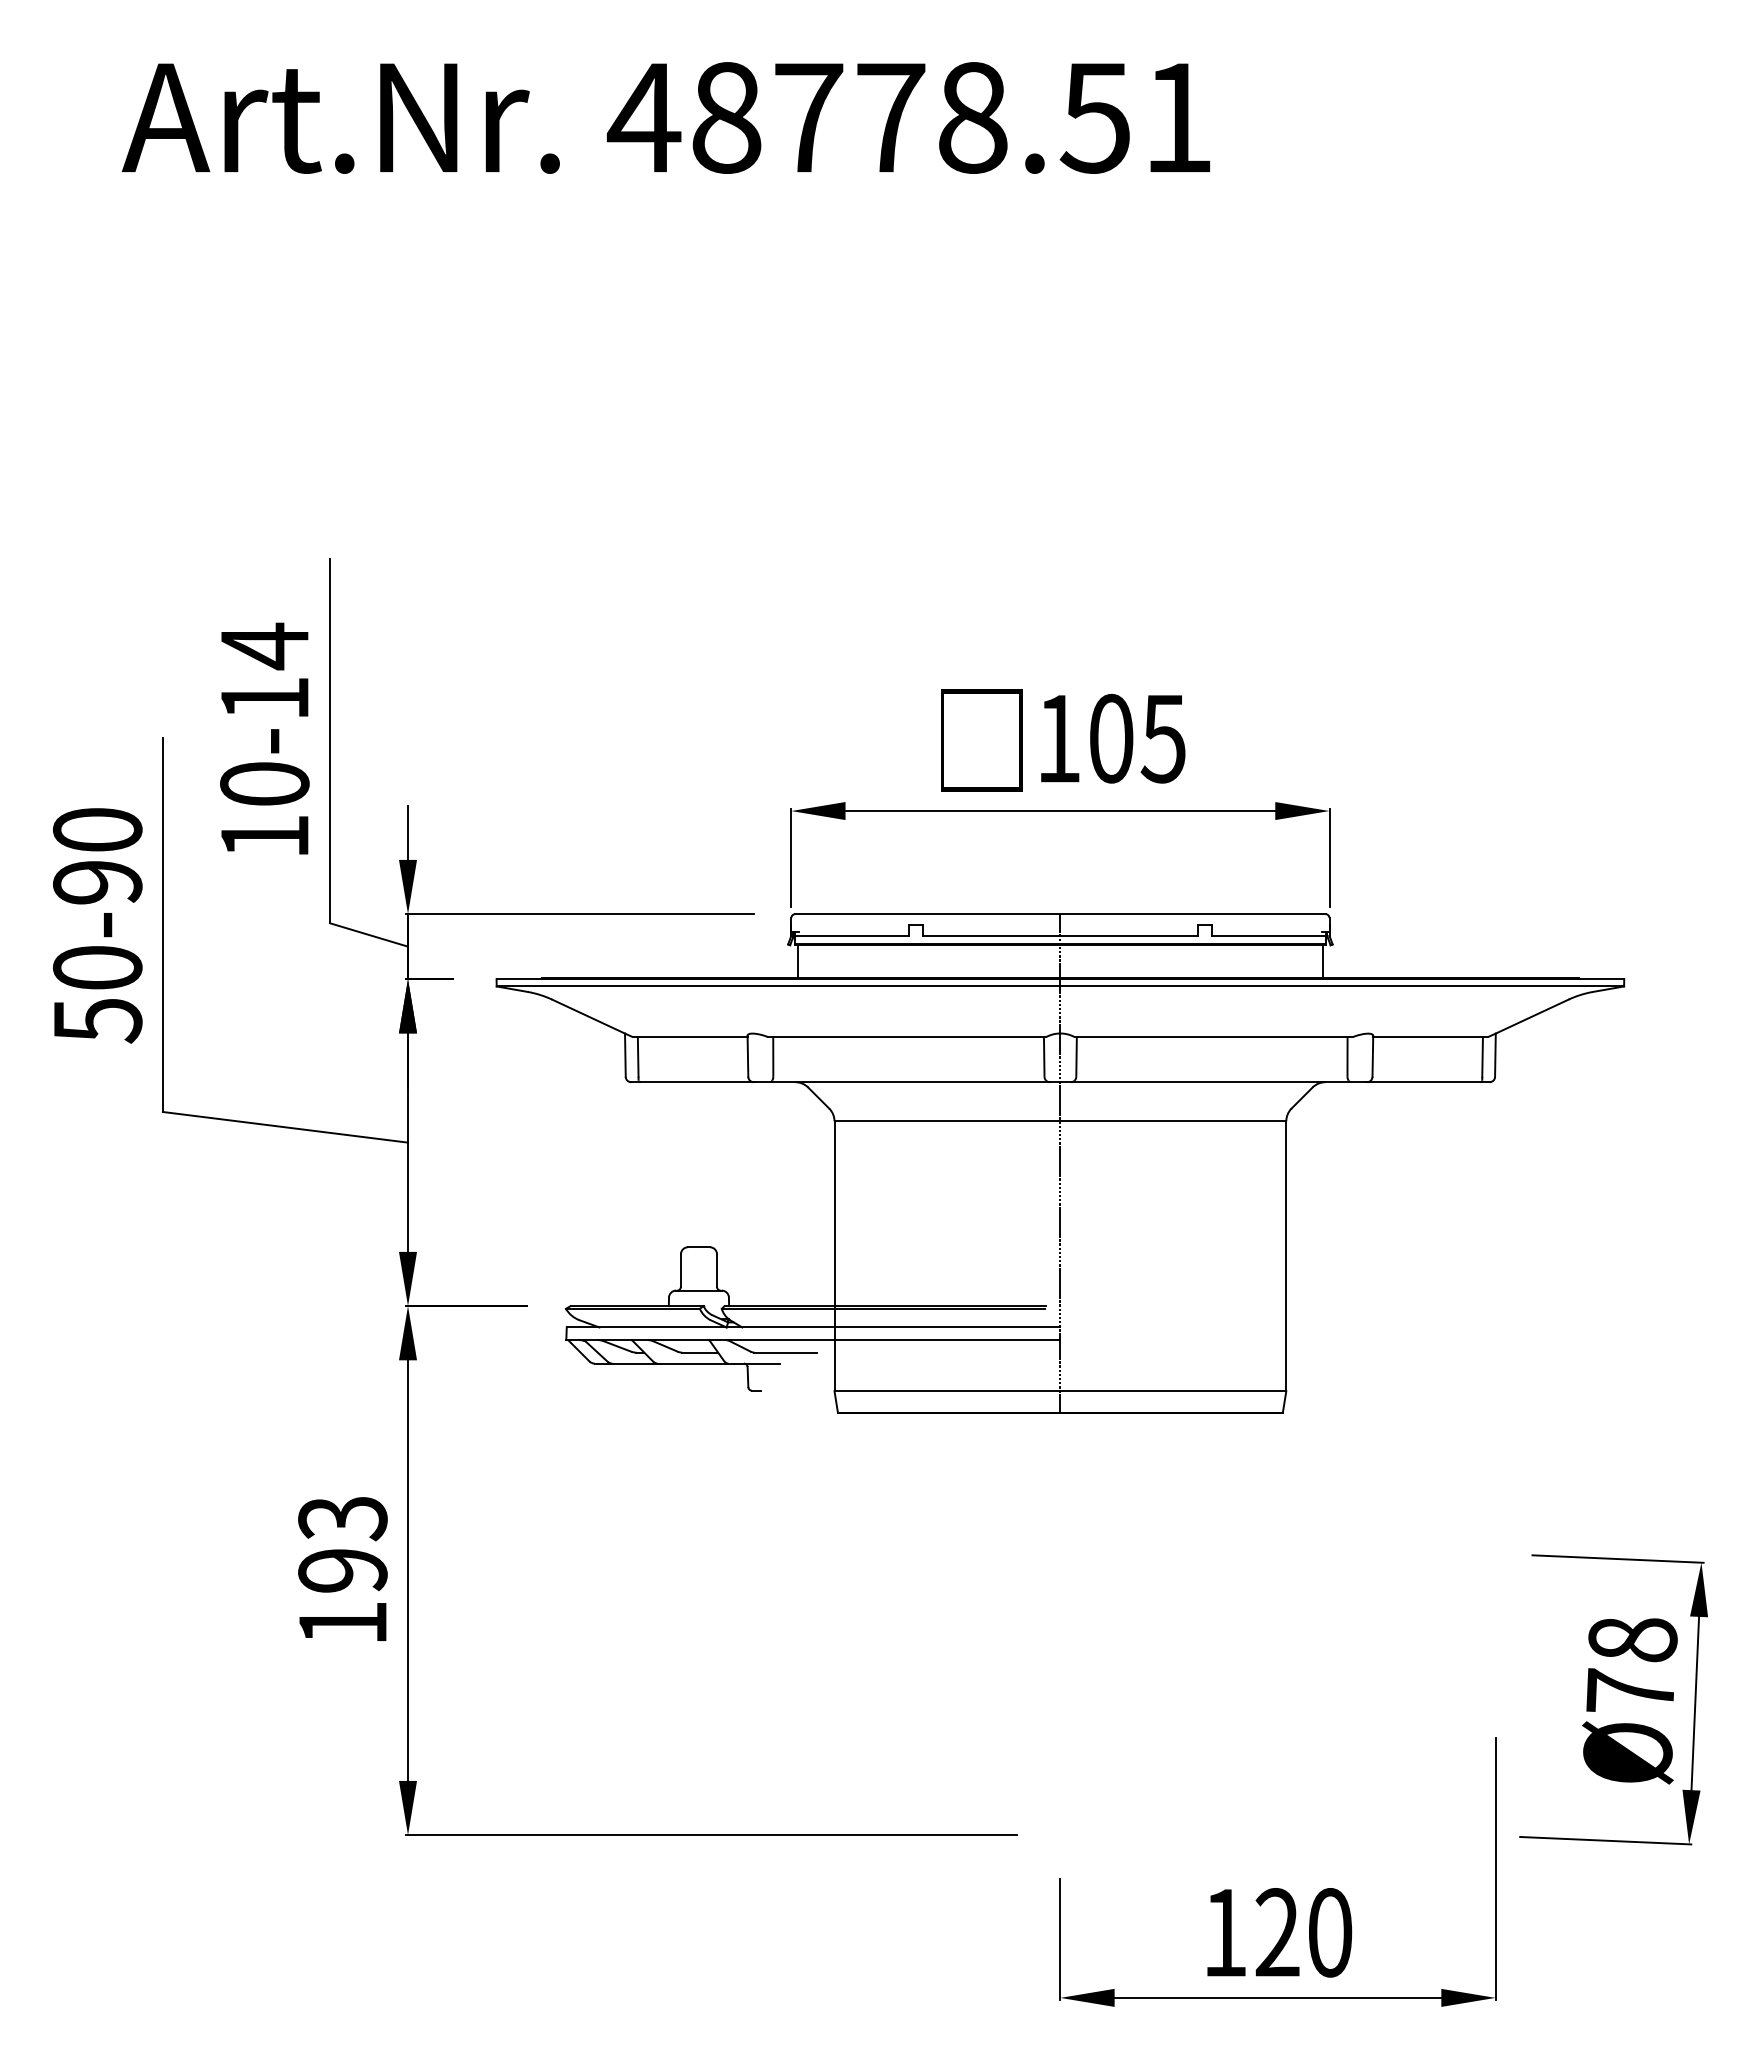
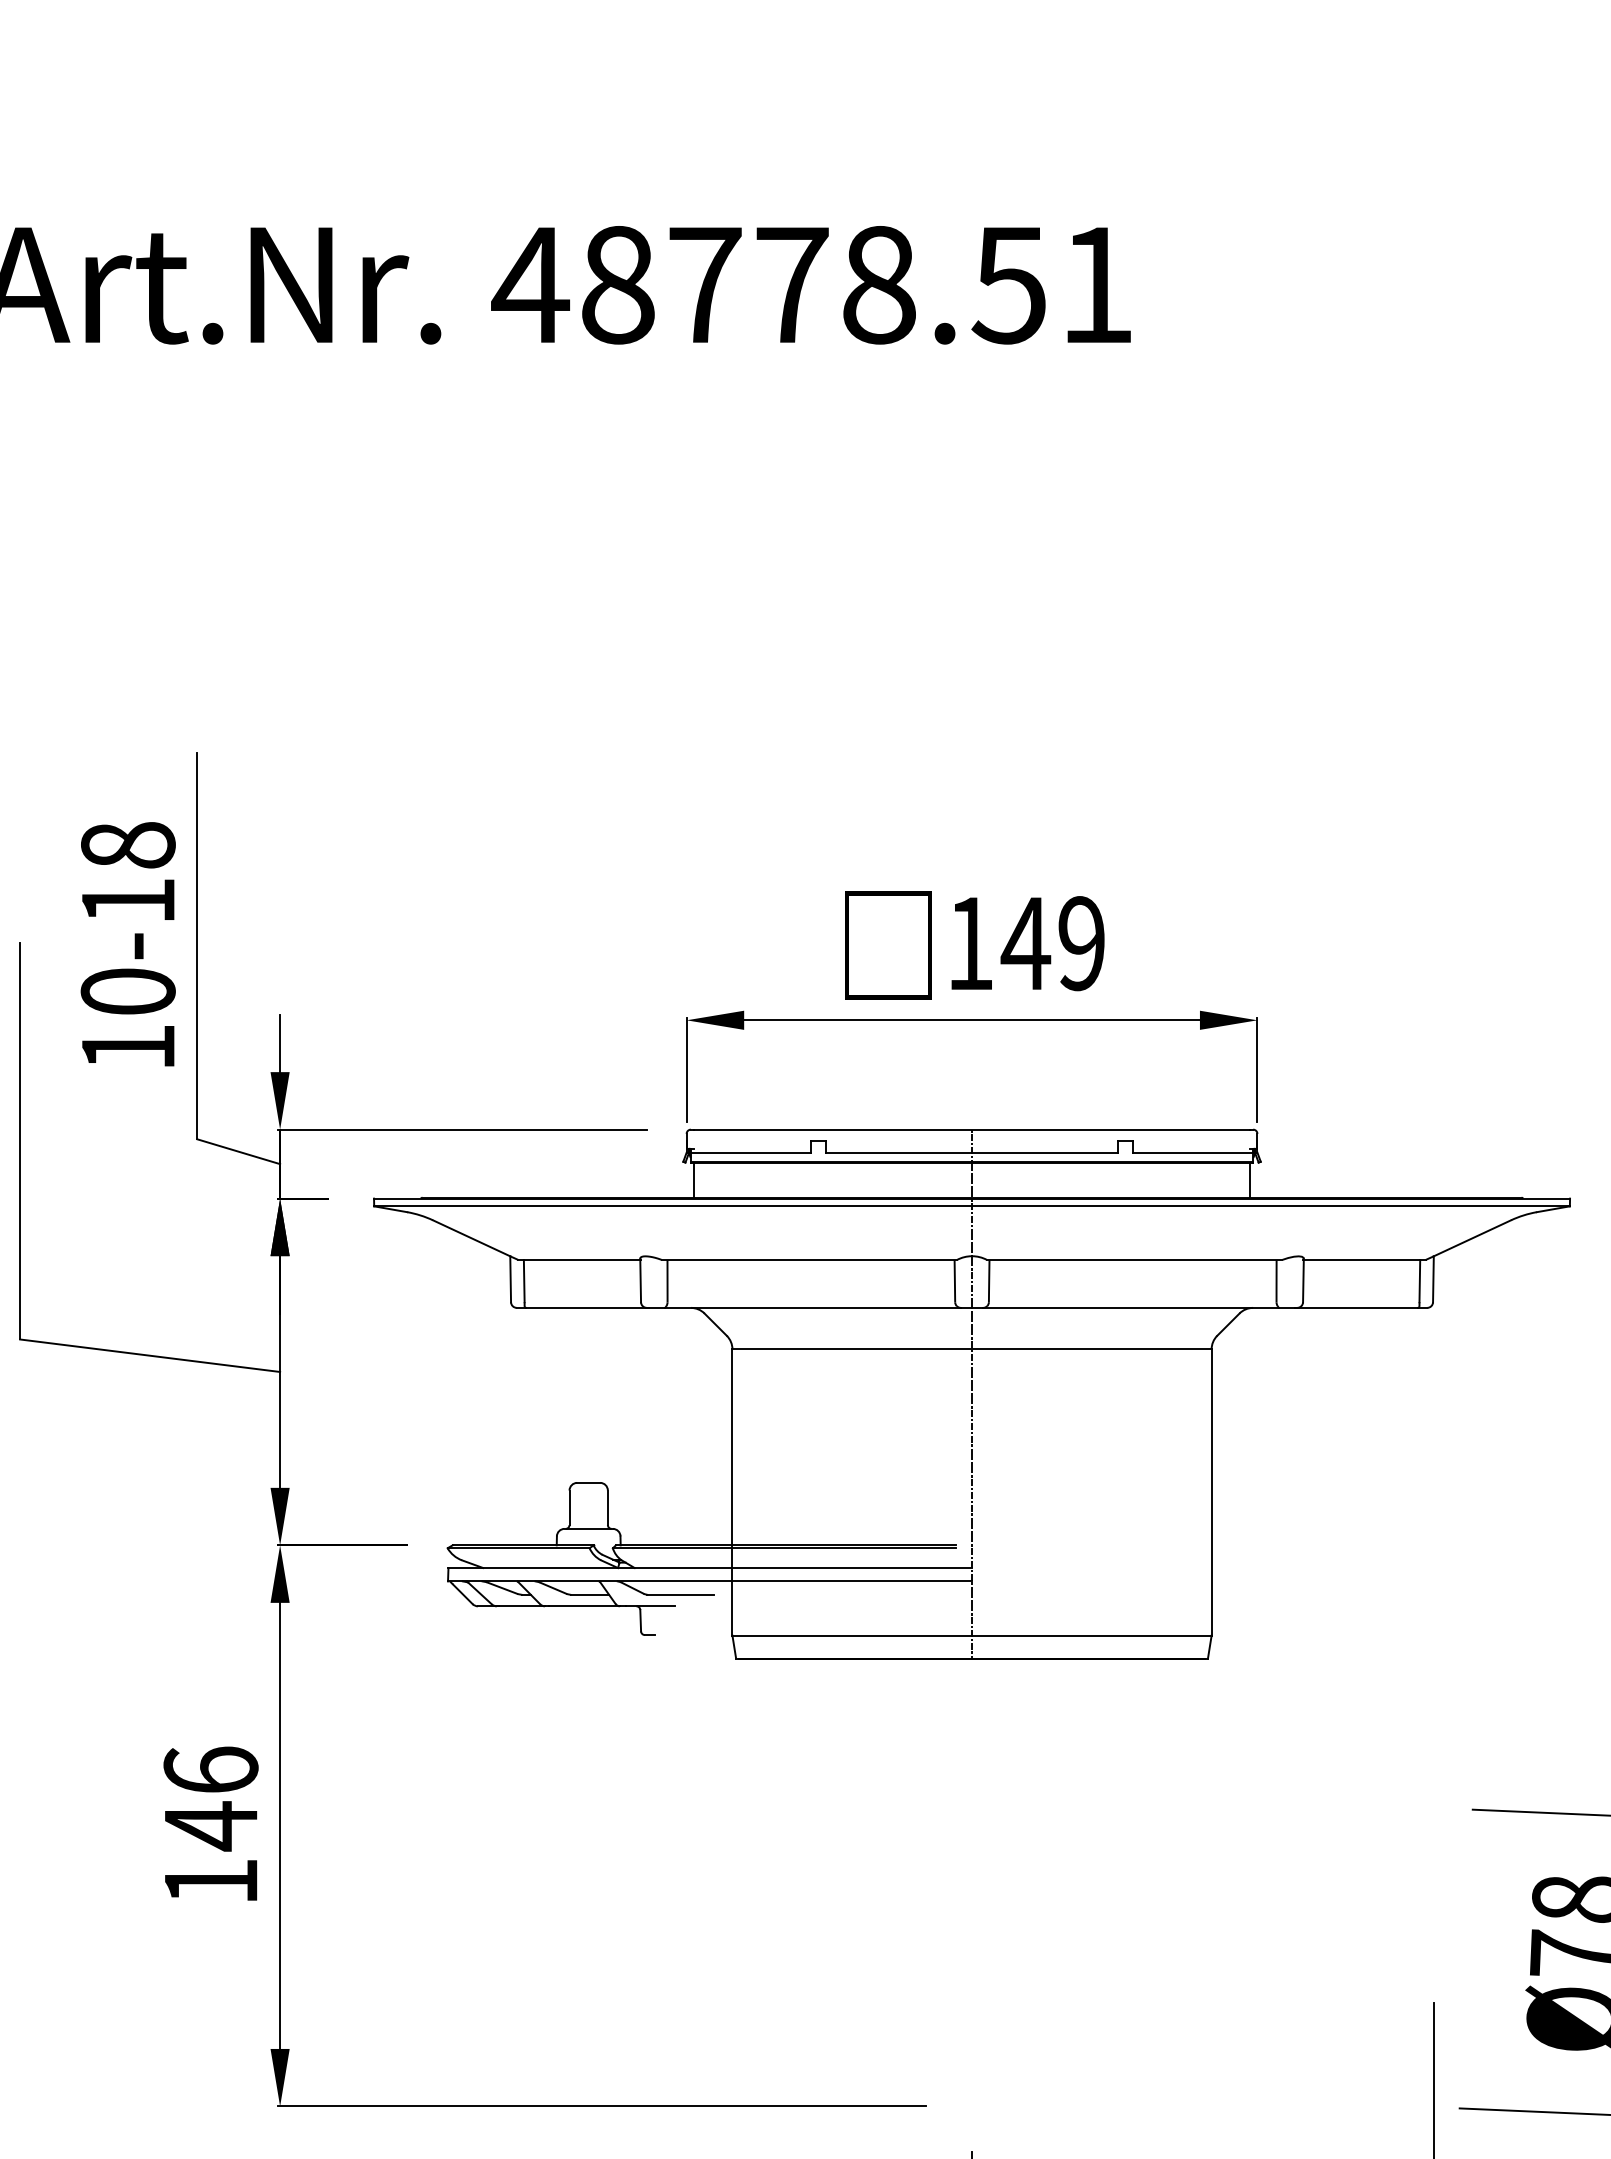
text: (264, 646) -> (127, 845), 10-14 -> 10-18
text: (1136, 738) -> (1052, 943), 105 -> 149
text: (342, 1544) -> (210, 1798), 193 -> 146

